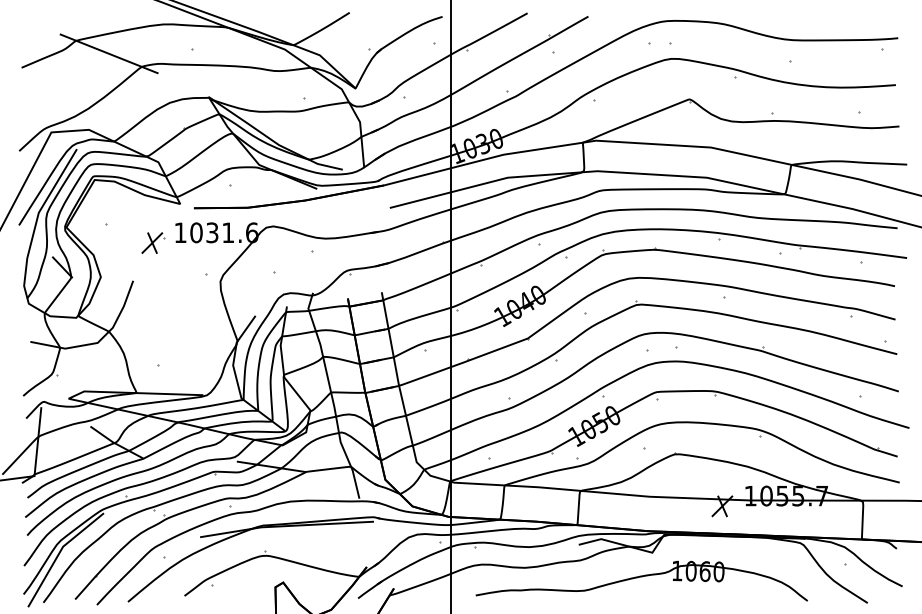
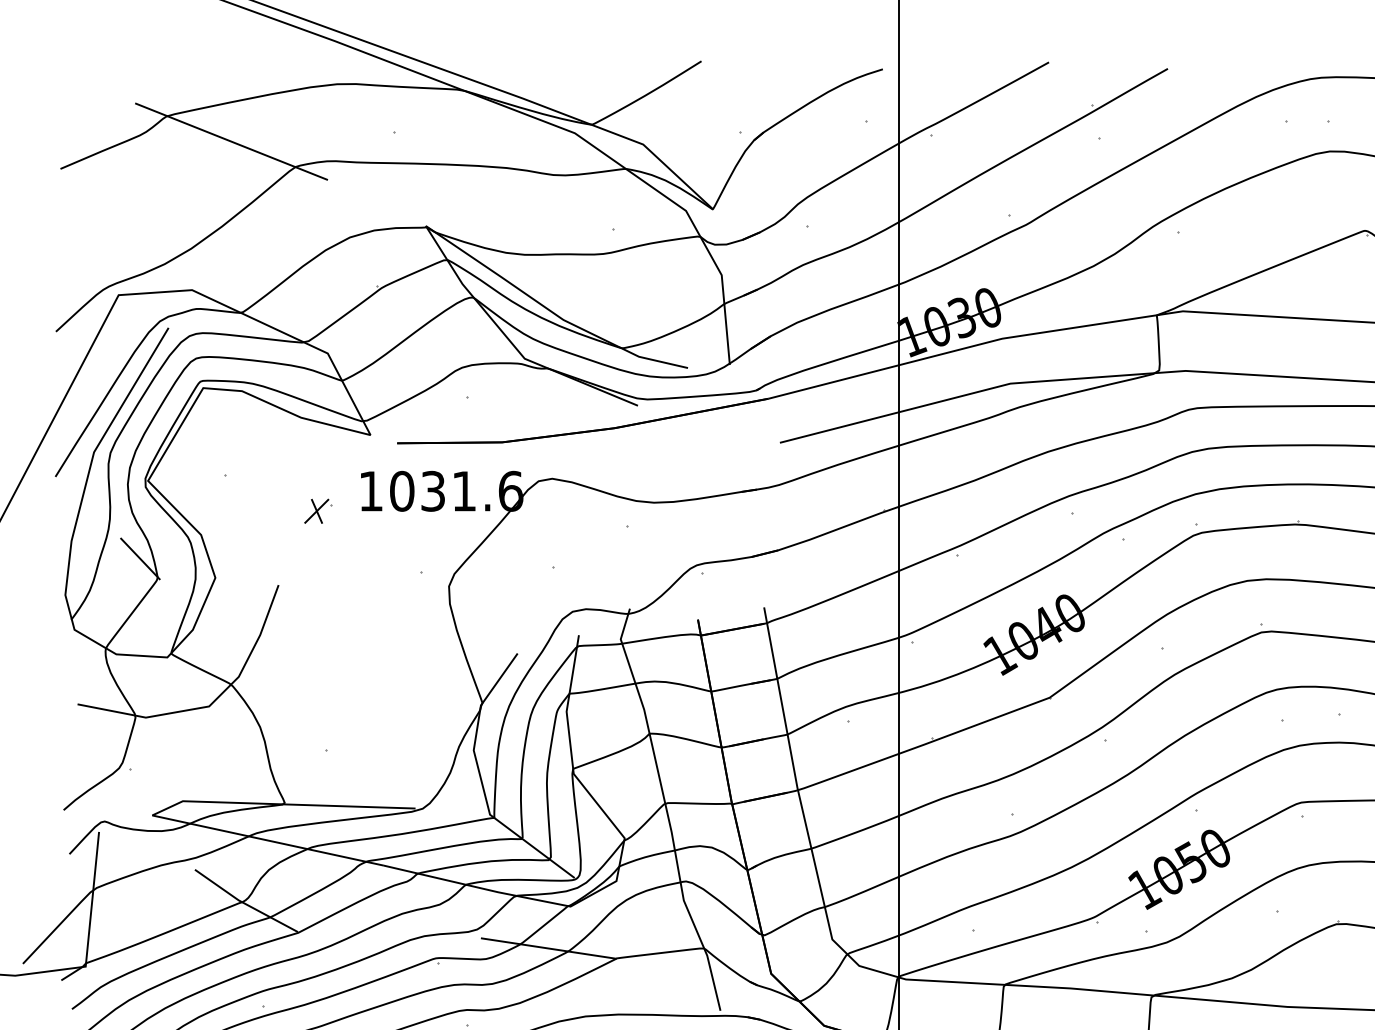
part: (153, 242) -> (318, 510), size x0.6

